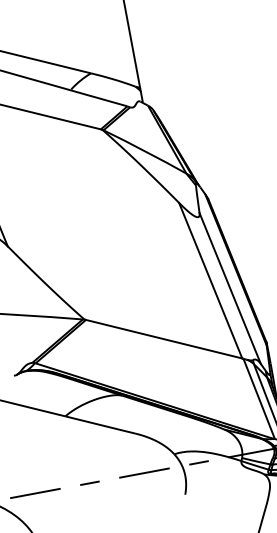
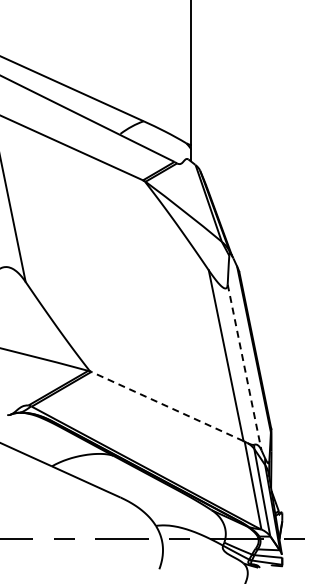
line: (230, 288) -> (244, 367), solid -> dashed
line: (164, 339) -> (167, 406), solid -> dashed

